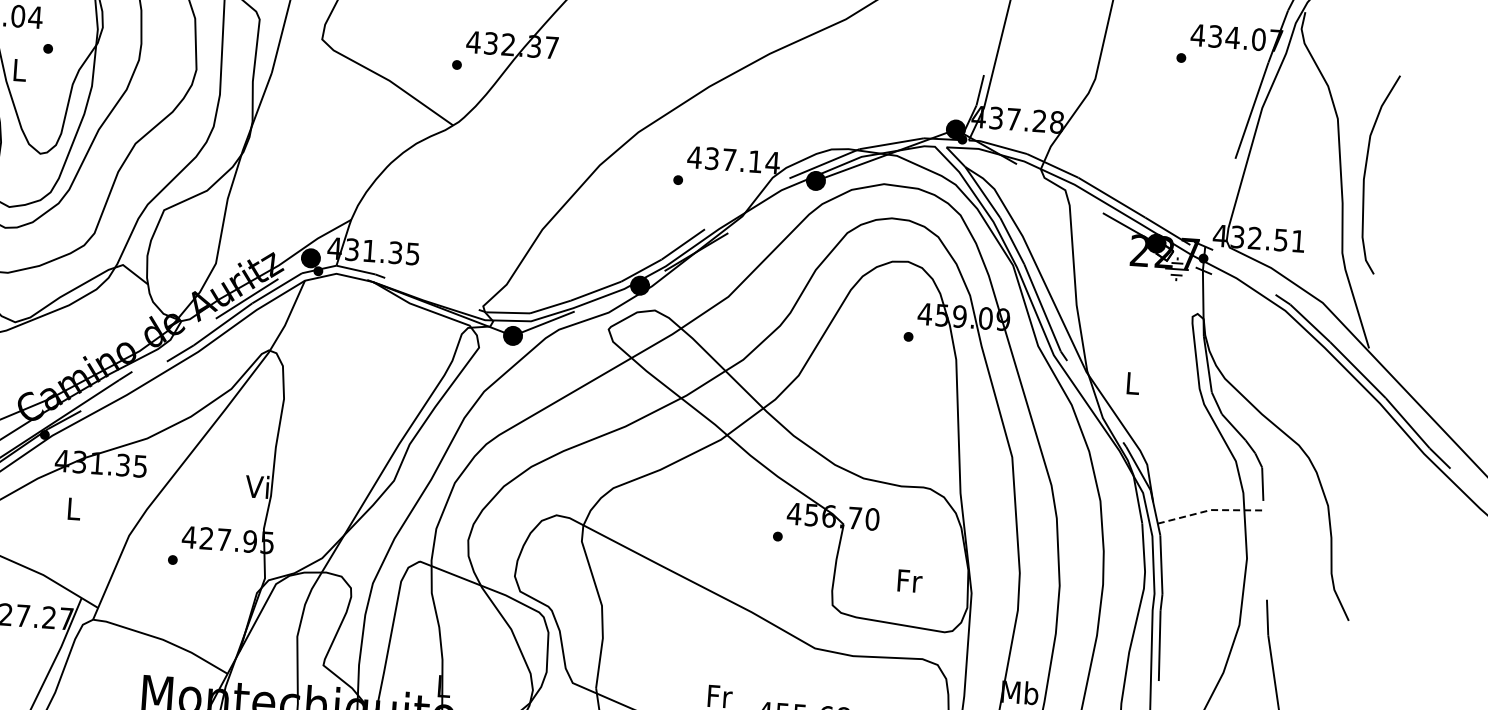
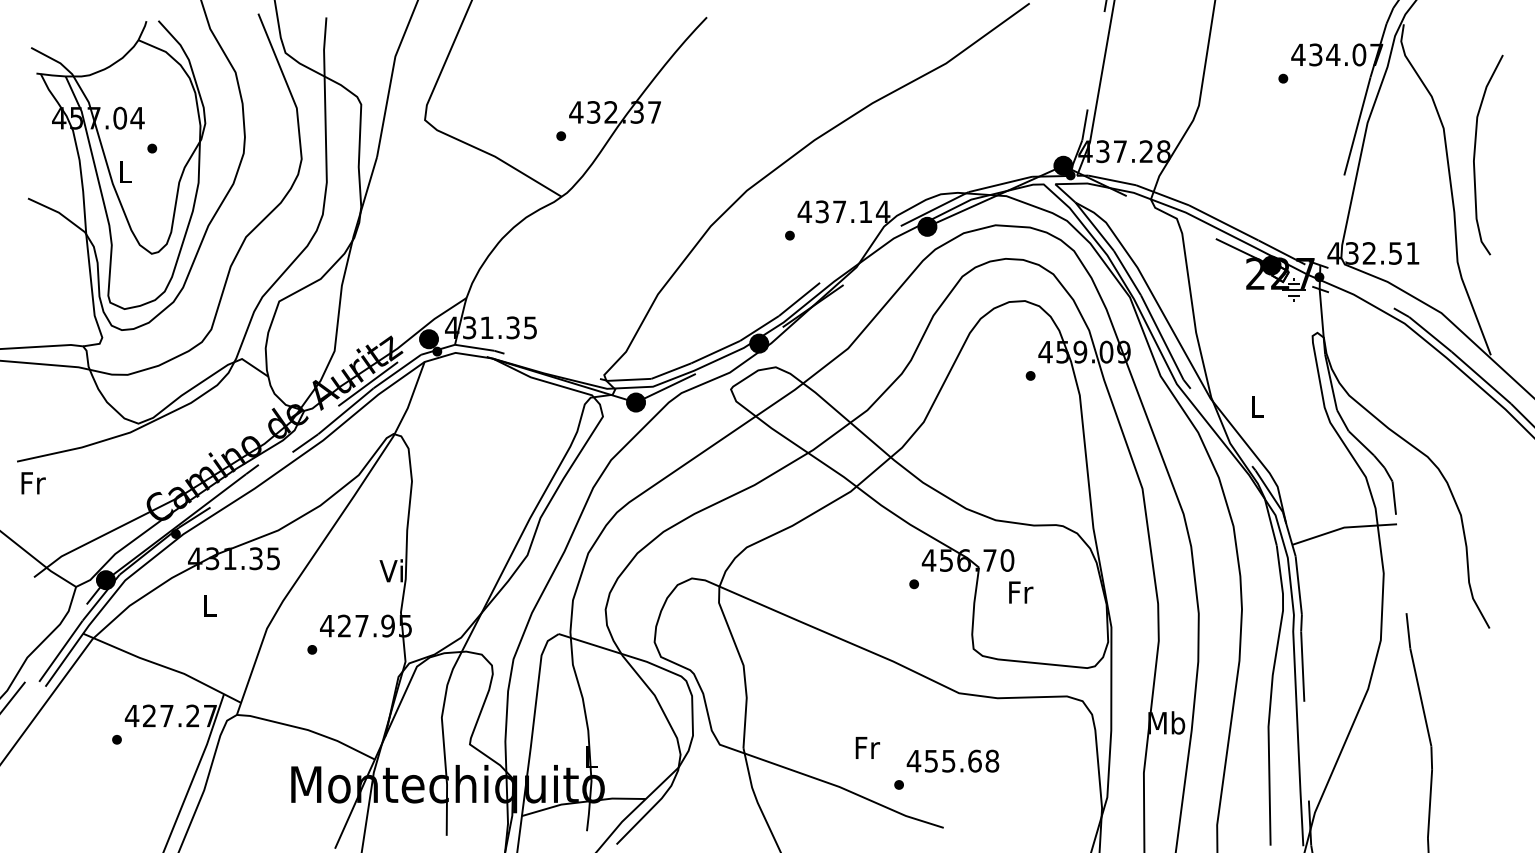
curve: (1365, 172) -> (1475, 154), moved
line: (1211, 509) -> (1344, 527), dashed -> solid
text: (910, 581) -> (1021, 592), moved

